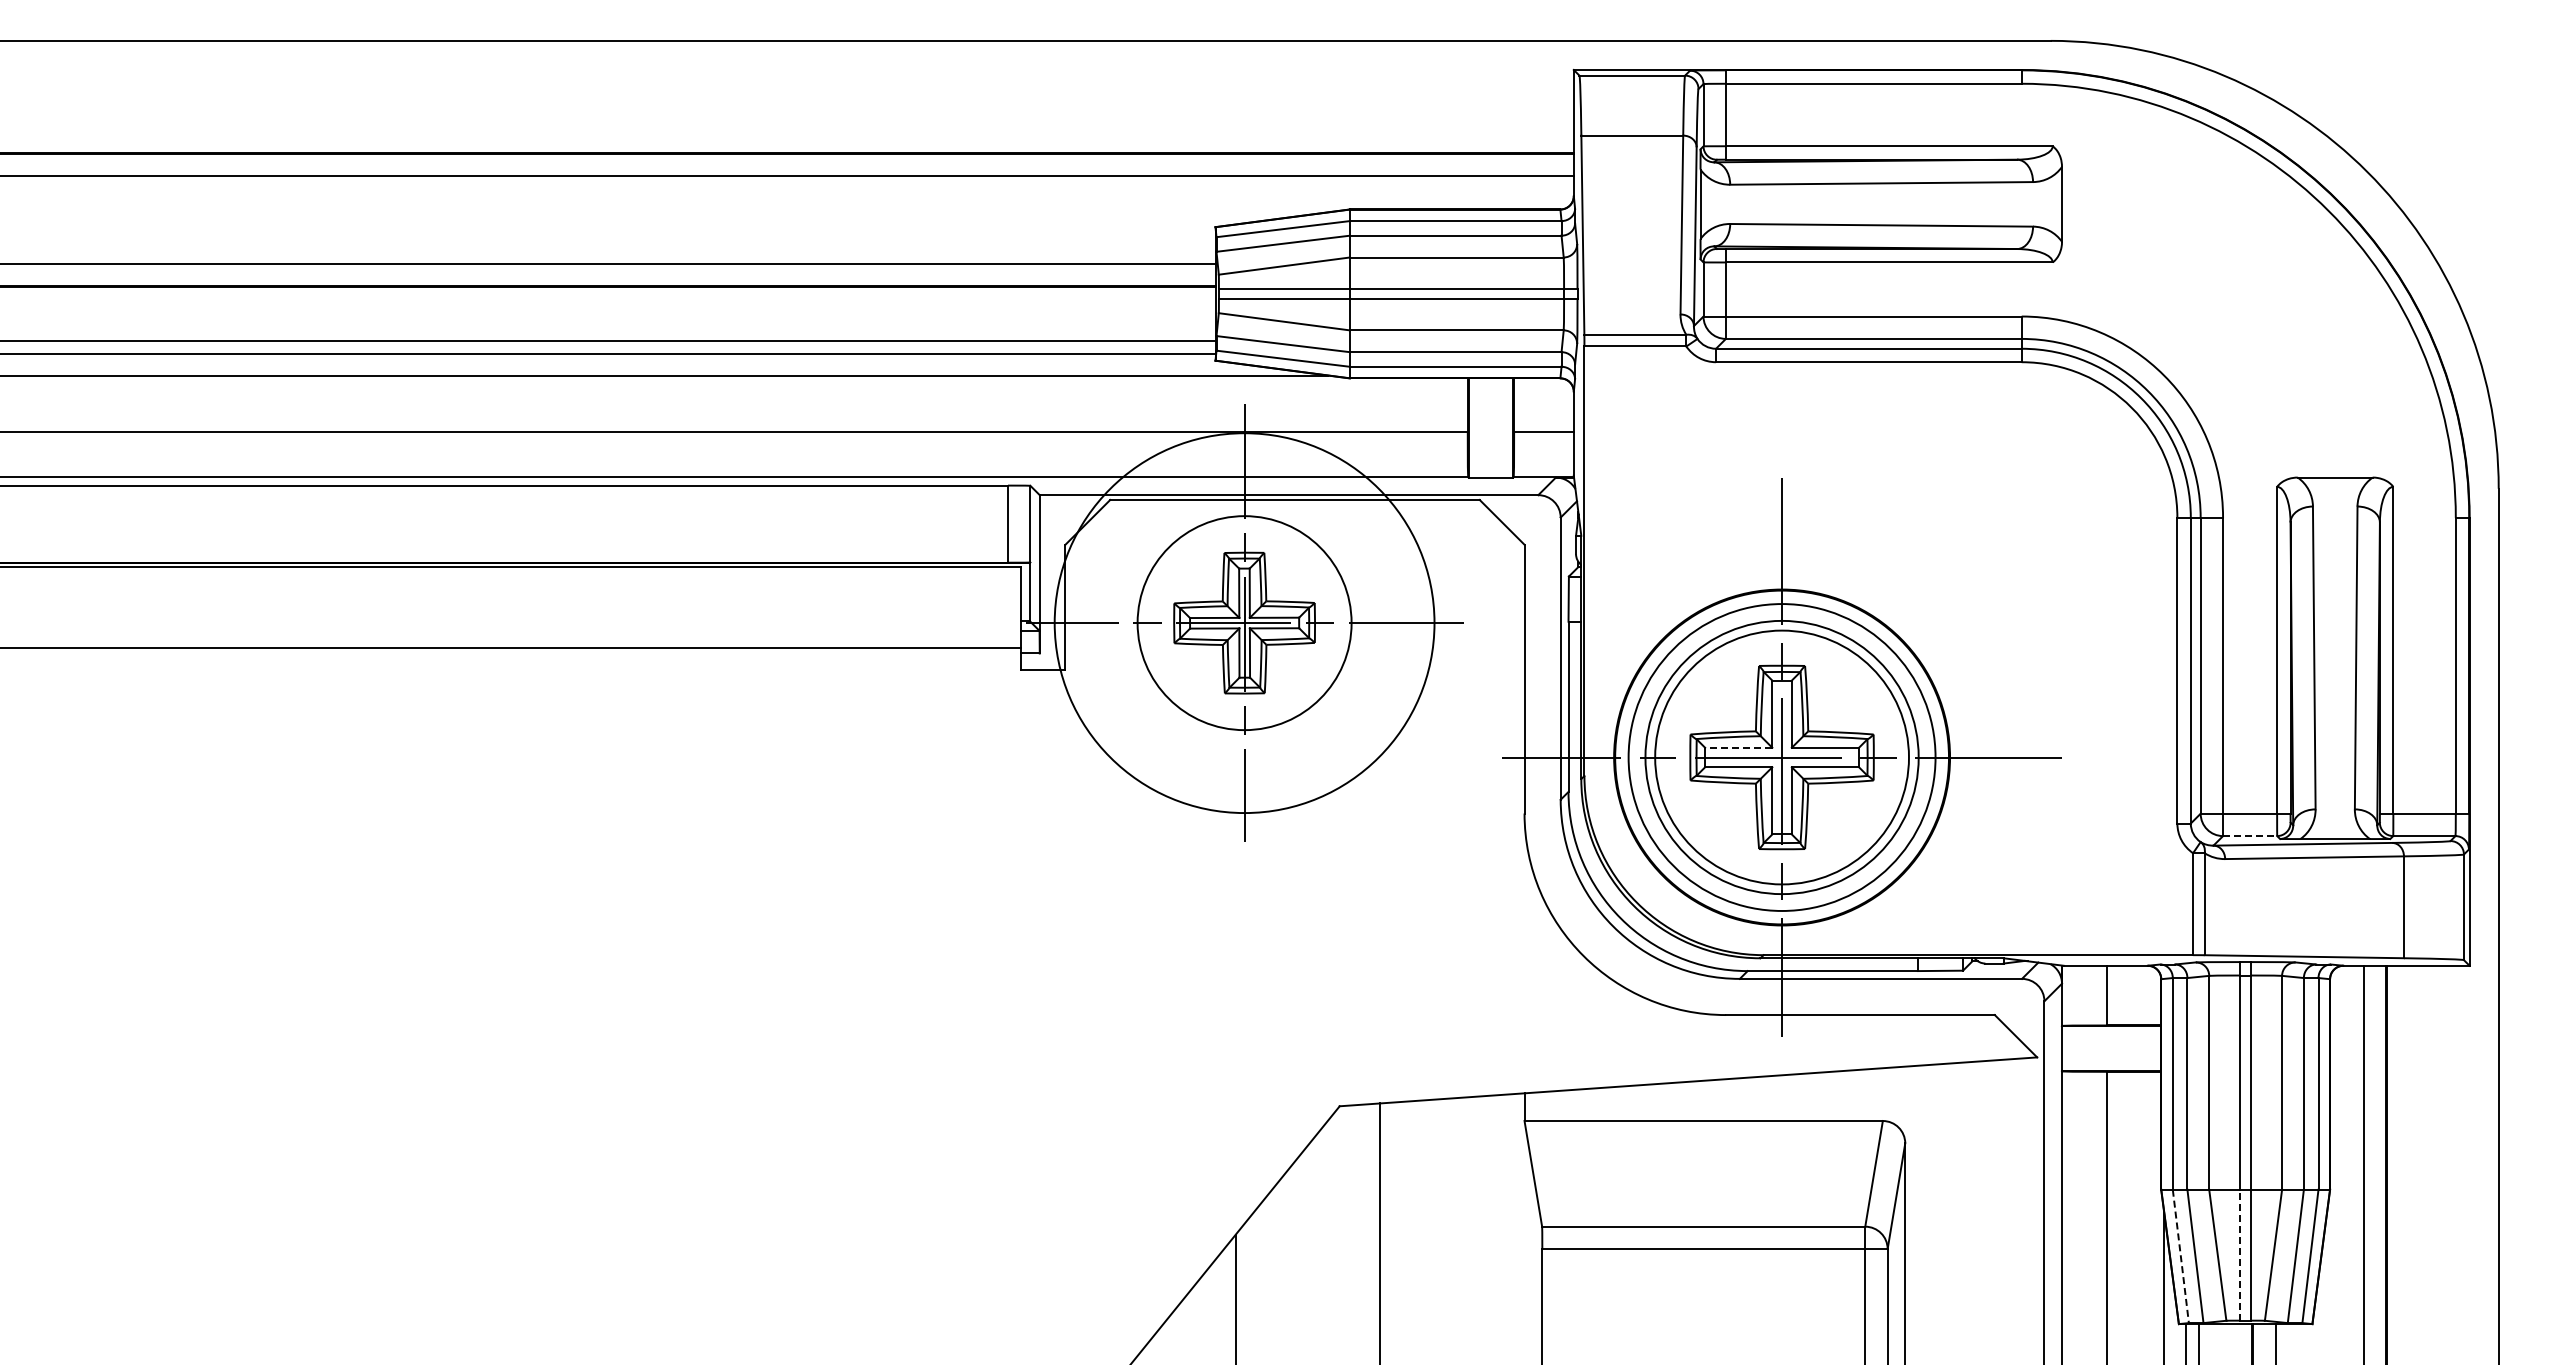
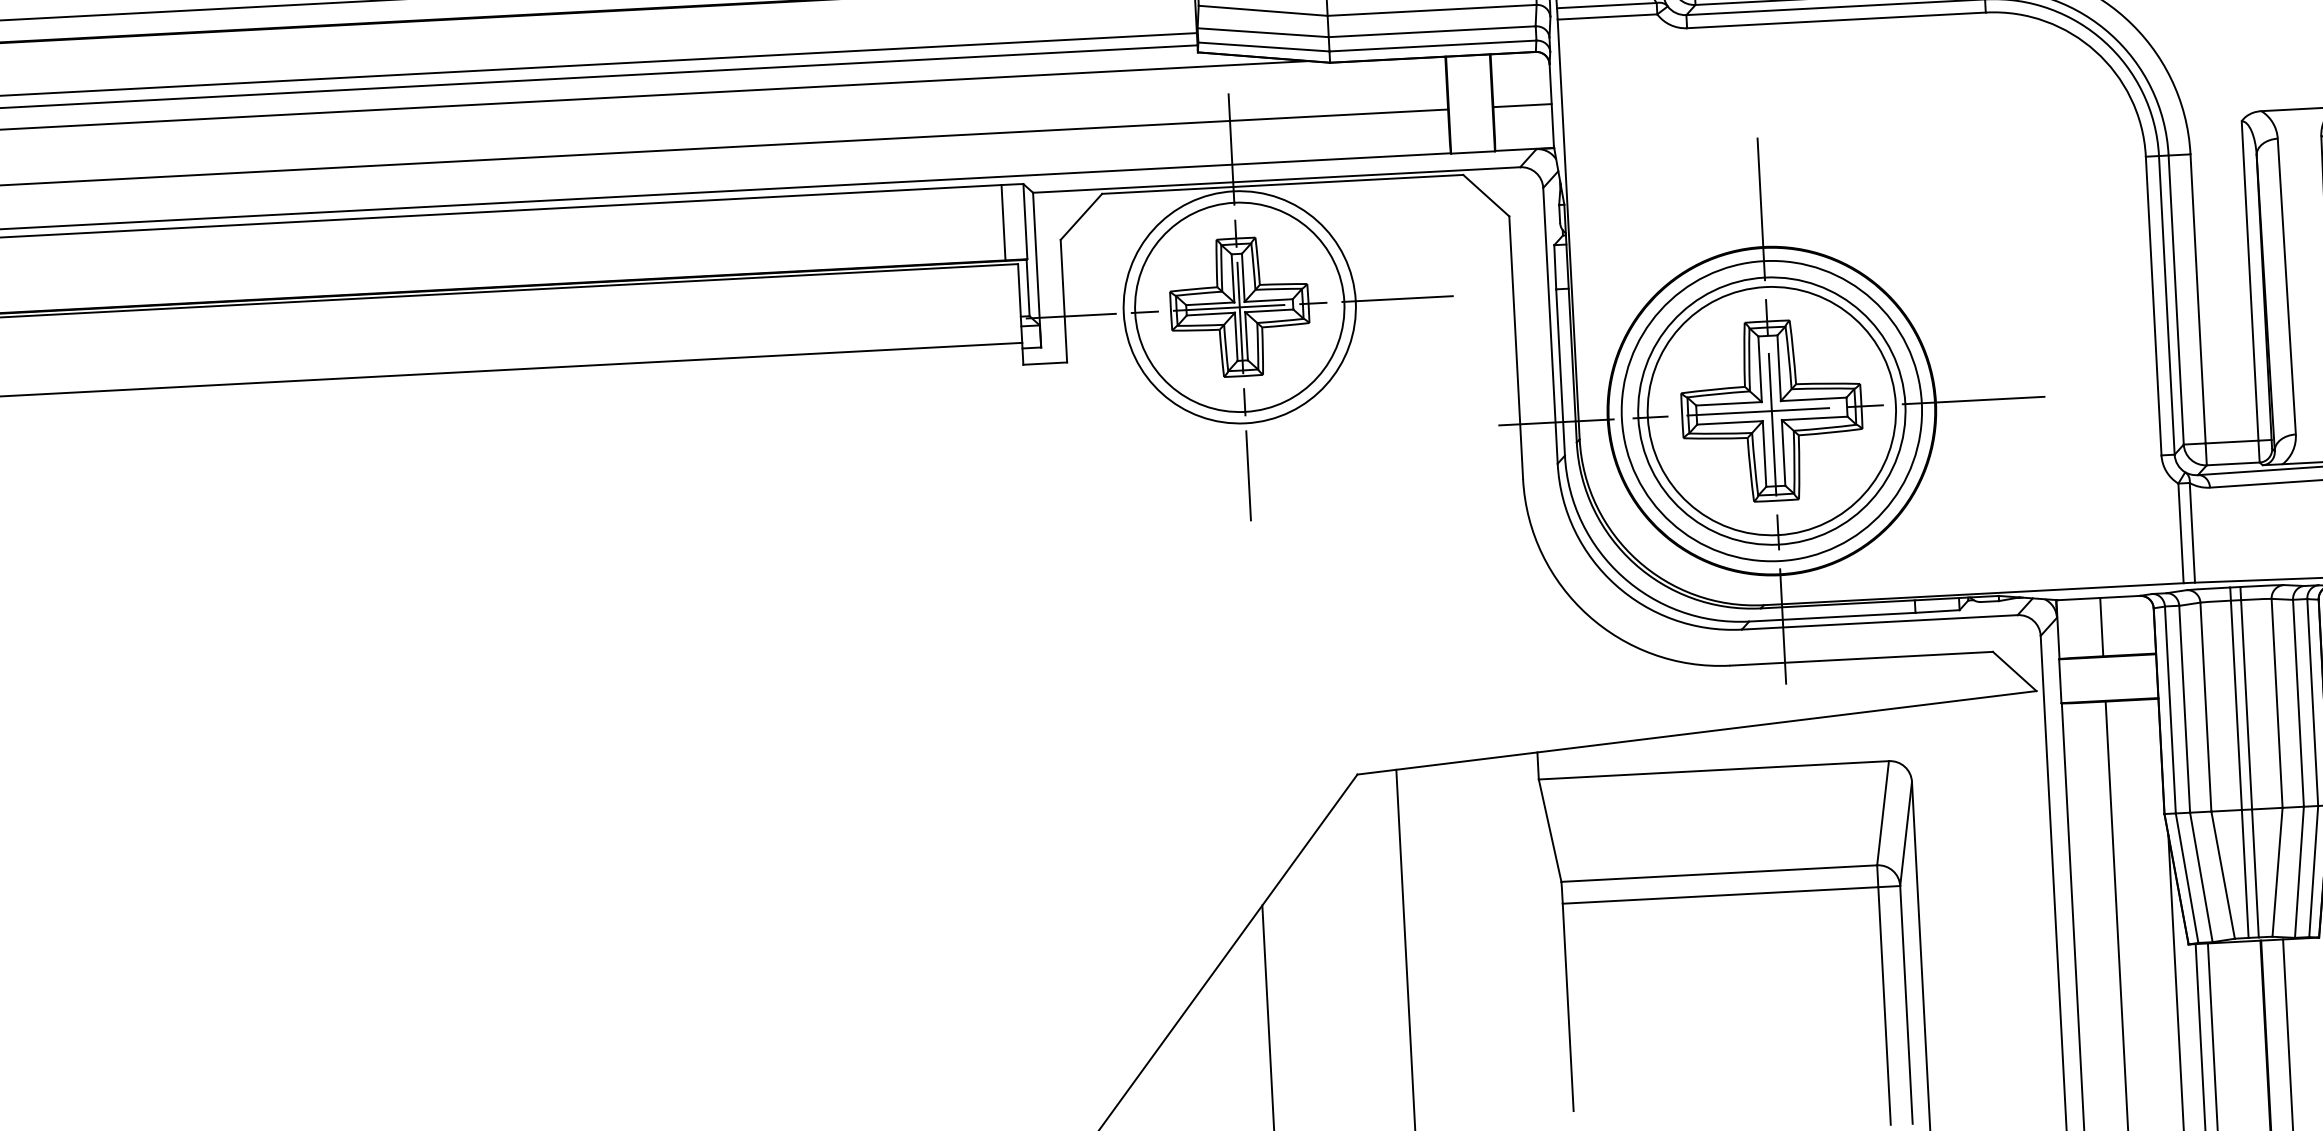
circle: (1244, 622) -> (1239, 306), size x0.62
line: (1738, 747) -> (1728, 403), dashed -> solid
line: (2250, 836) -> (2233, 464), dashed -> solid
line: (2240, 1254) -> (2245, 873), dashed -> solid
line: (2180, 1256) -> (2186, 878), dashed -> solid

